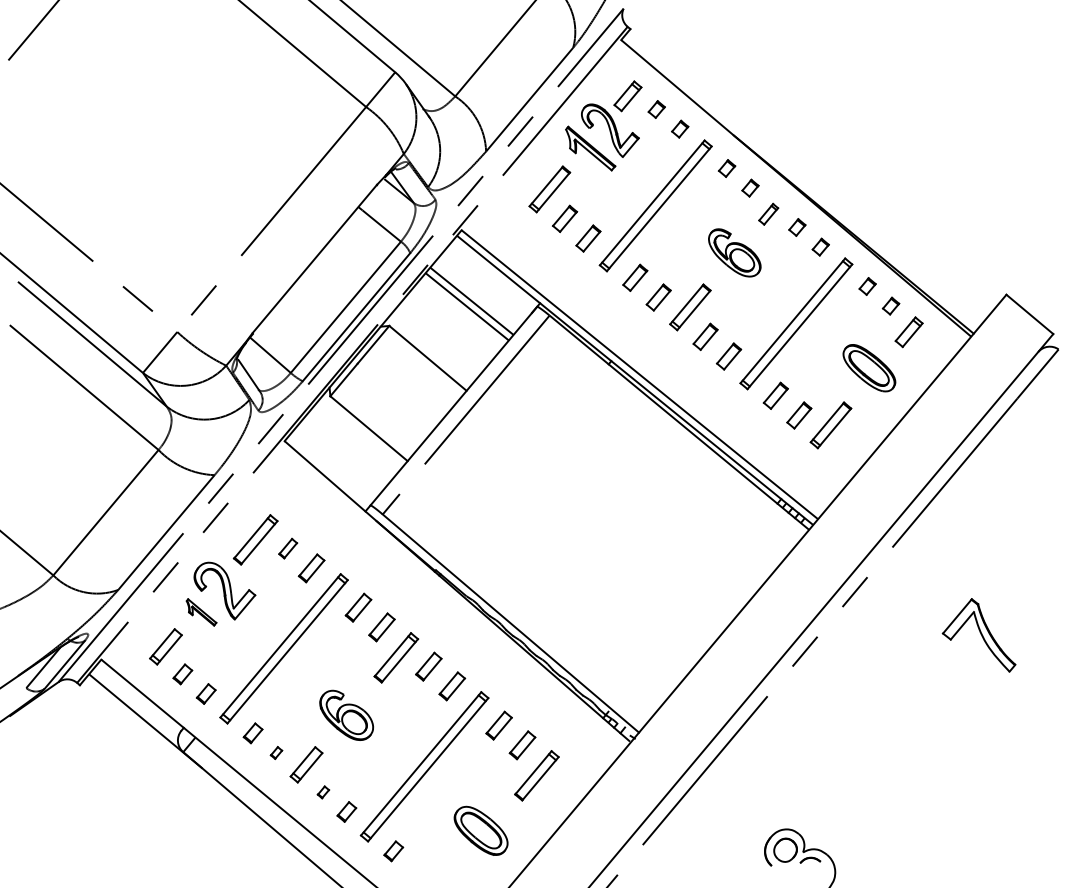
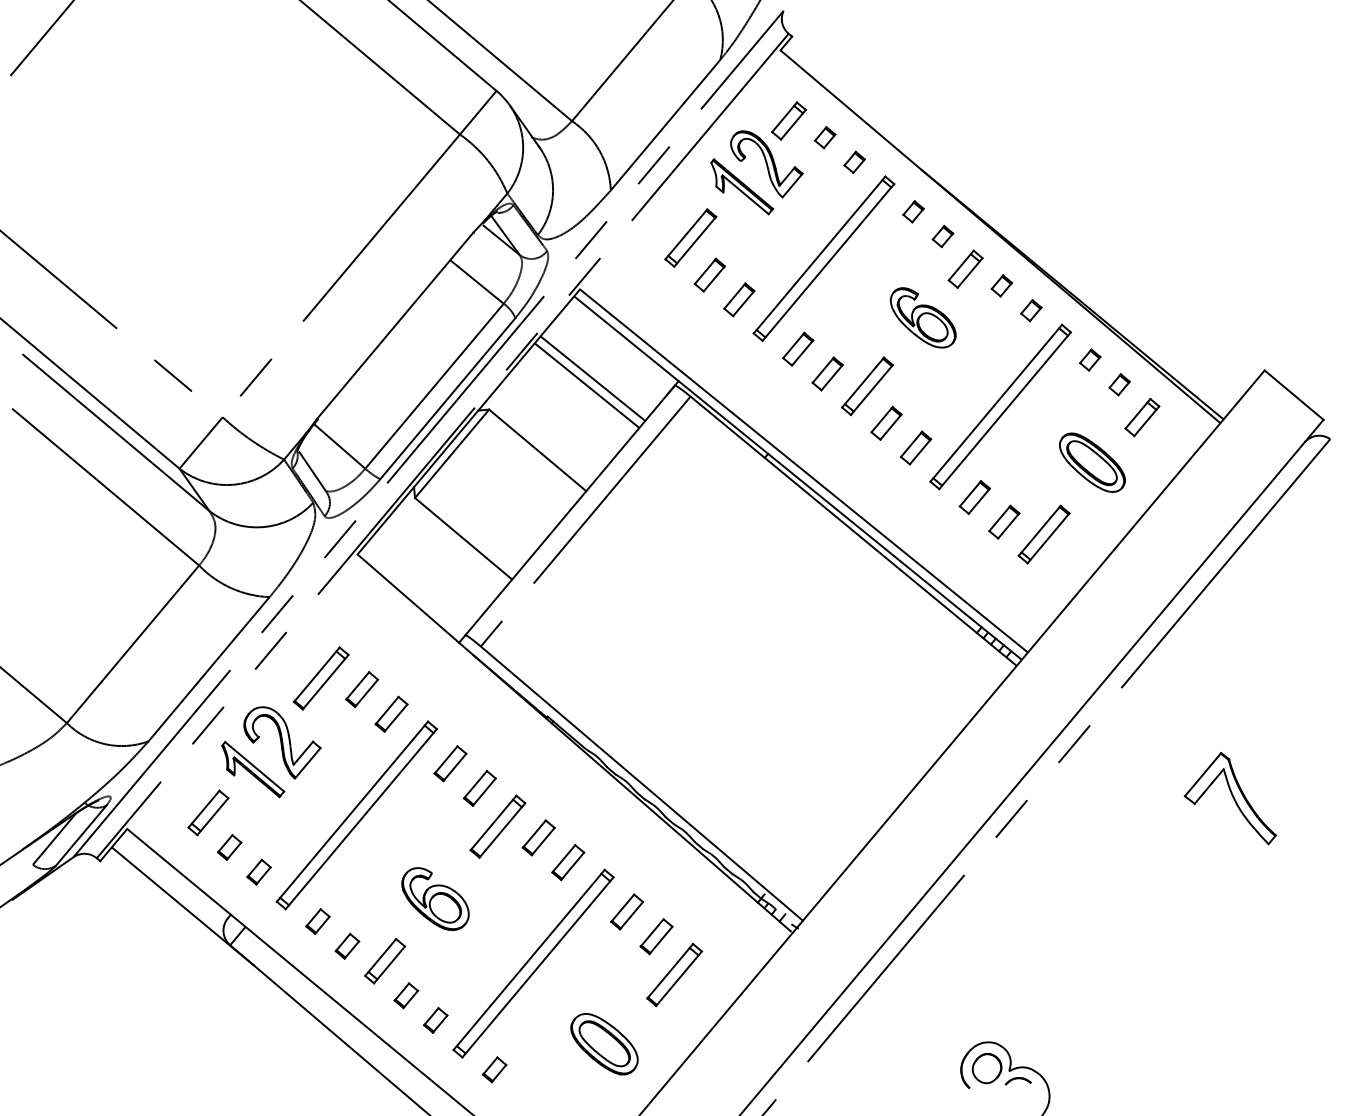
part: (768, 214) -> (965, 269), size x1.43
part: (287, 548) -> (361, 689), size x1.43
part: (201, 612) -> (253, 769), size x1.67
part: (276, 752) -> (347, 945), size x1.67
part: (323, 792) -> (406, 995), size x1.67

